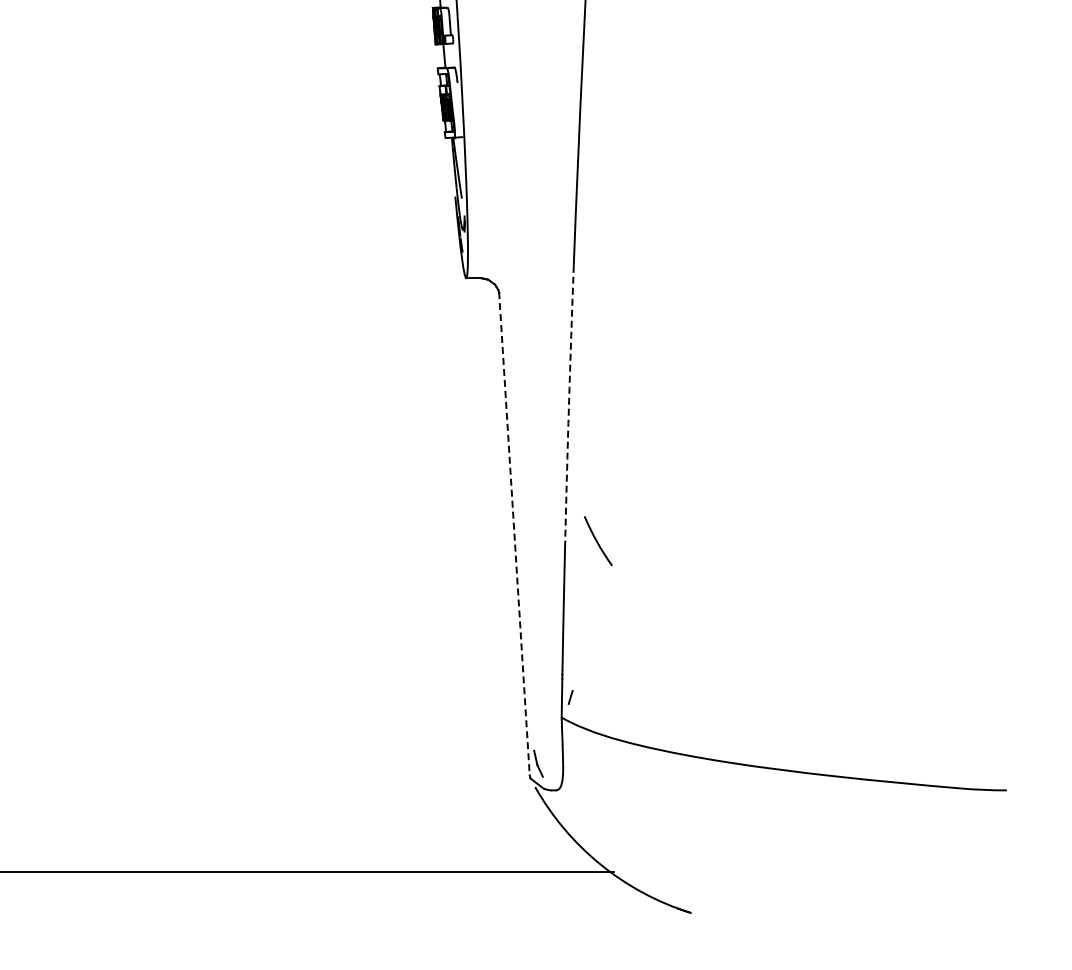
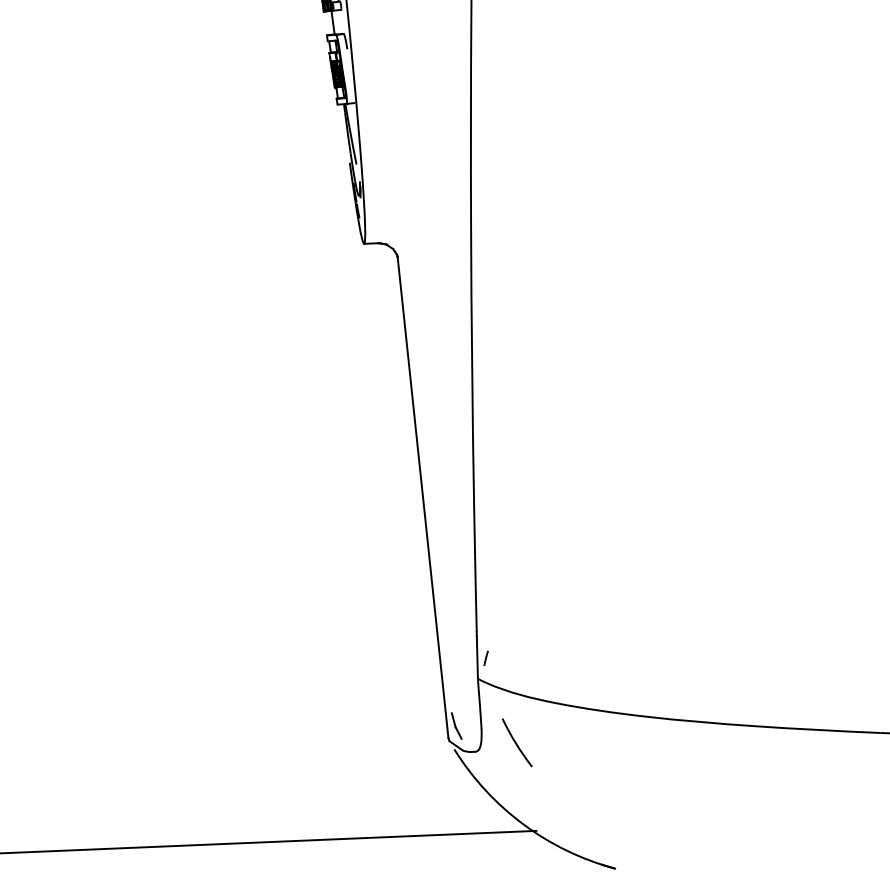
arc: (568, 405) -> (471, 366), dashed -> solid
line: (514, 534) -> (423, 497), dashed -> solid
arc: (597, 541) -> (516, 743), moved

